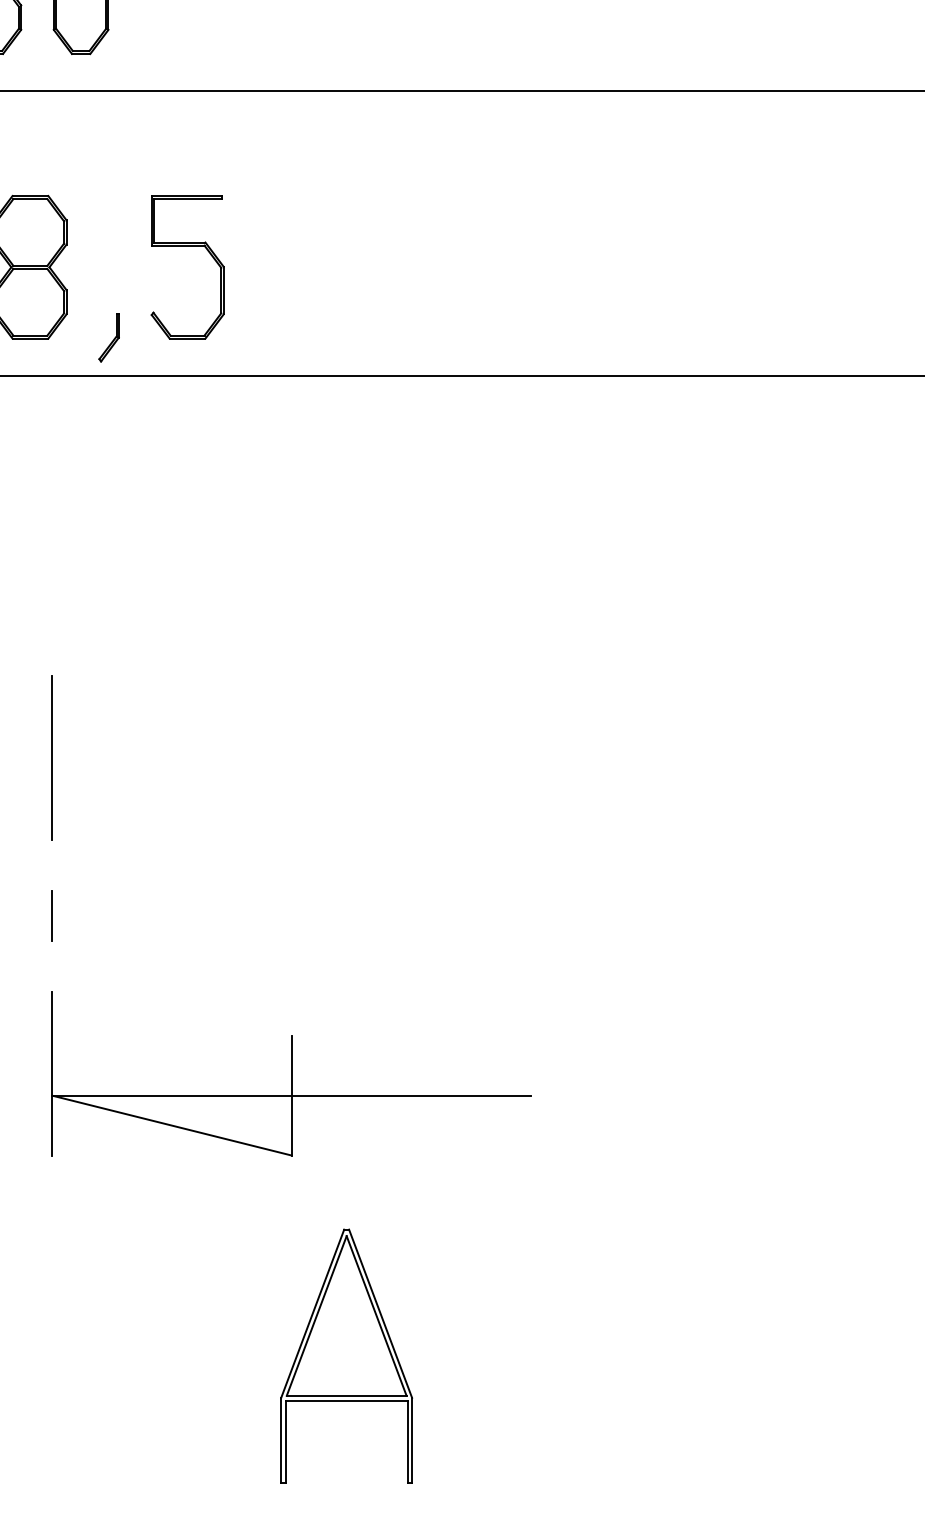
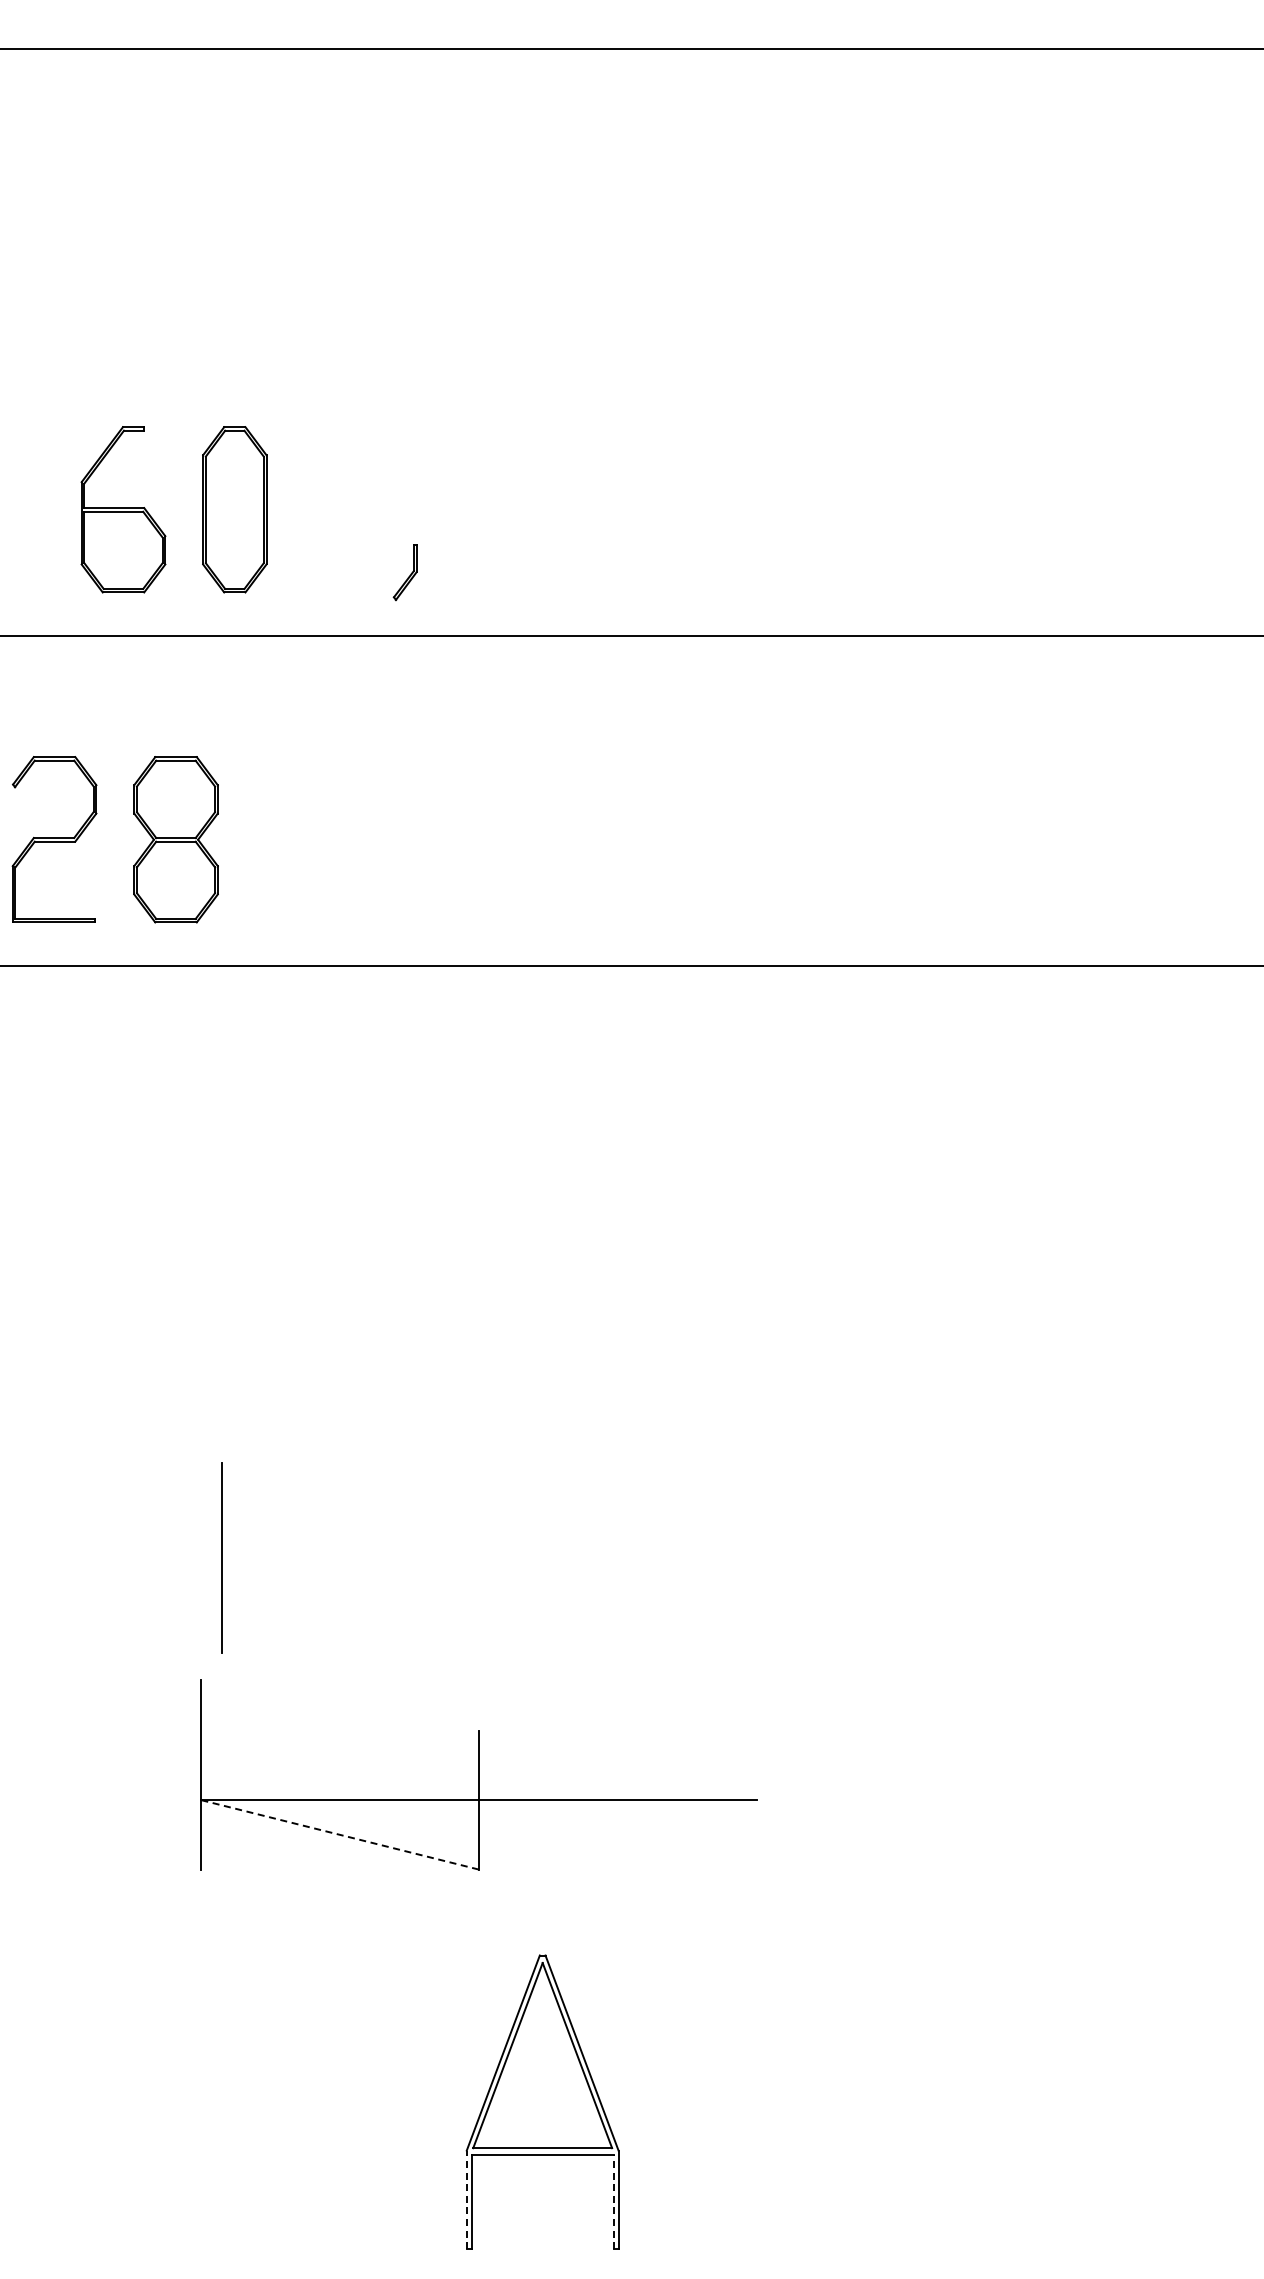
part: (187, 246) -> (358, 815), removed
part: (108, 337) -> (404, 572), moved
line: (51, 757) -> (221, 1557), moved
line: (52, 915) -> (201, 1591), removed
line: (172, 1126) -> (340, 1835), solid -> dashed
line: (280, 1440) -> (466, 2199), solid -> dashed
line: (407, 1441) -> (613, 2201), solid -> dashed

